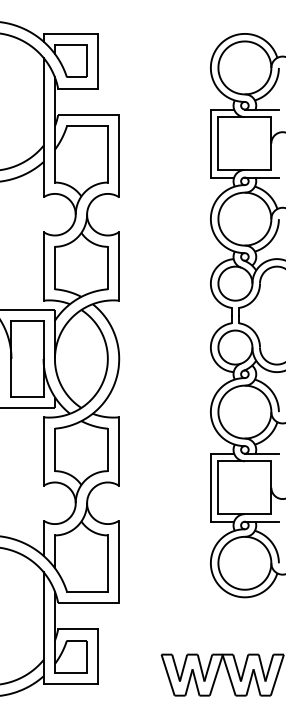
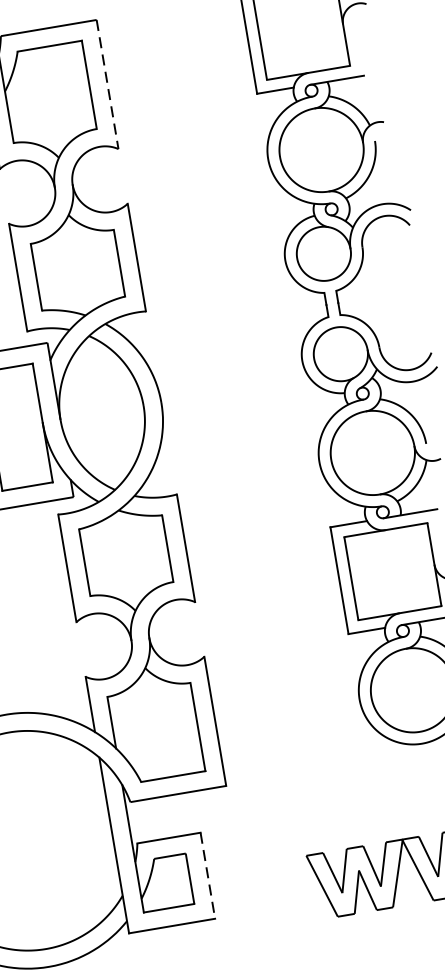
line: (119, 156) -> (108, 84), solid -> dashed
line: (98, 657) -> (208, 877), solid -> dashed

